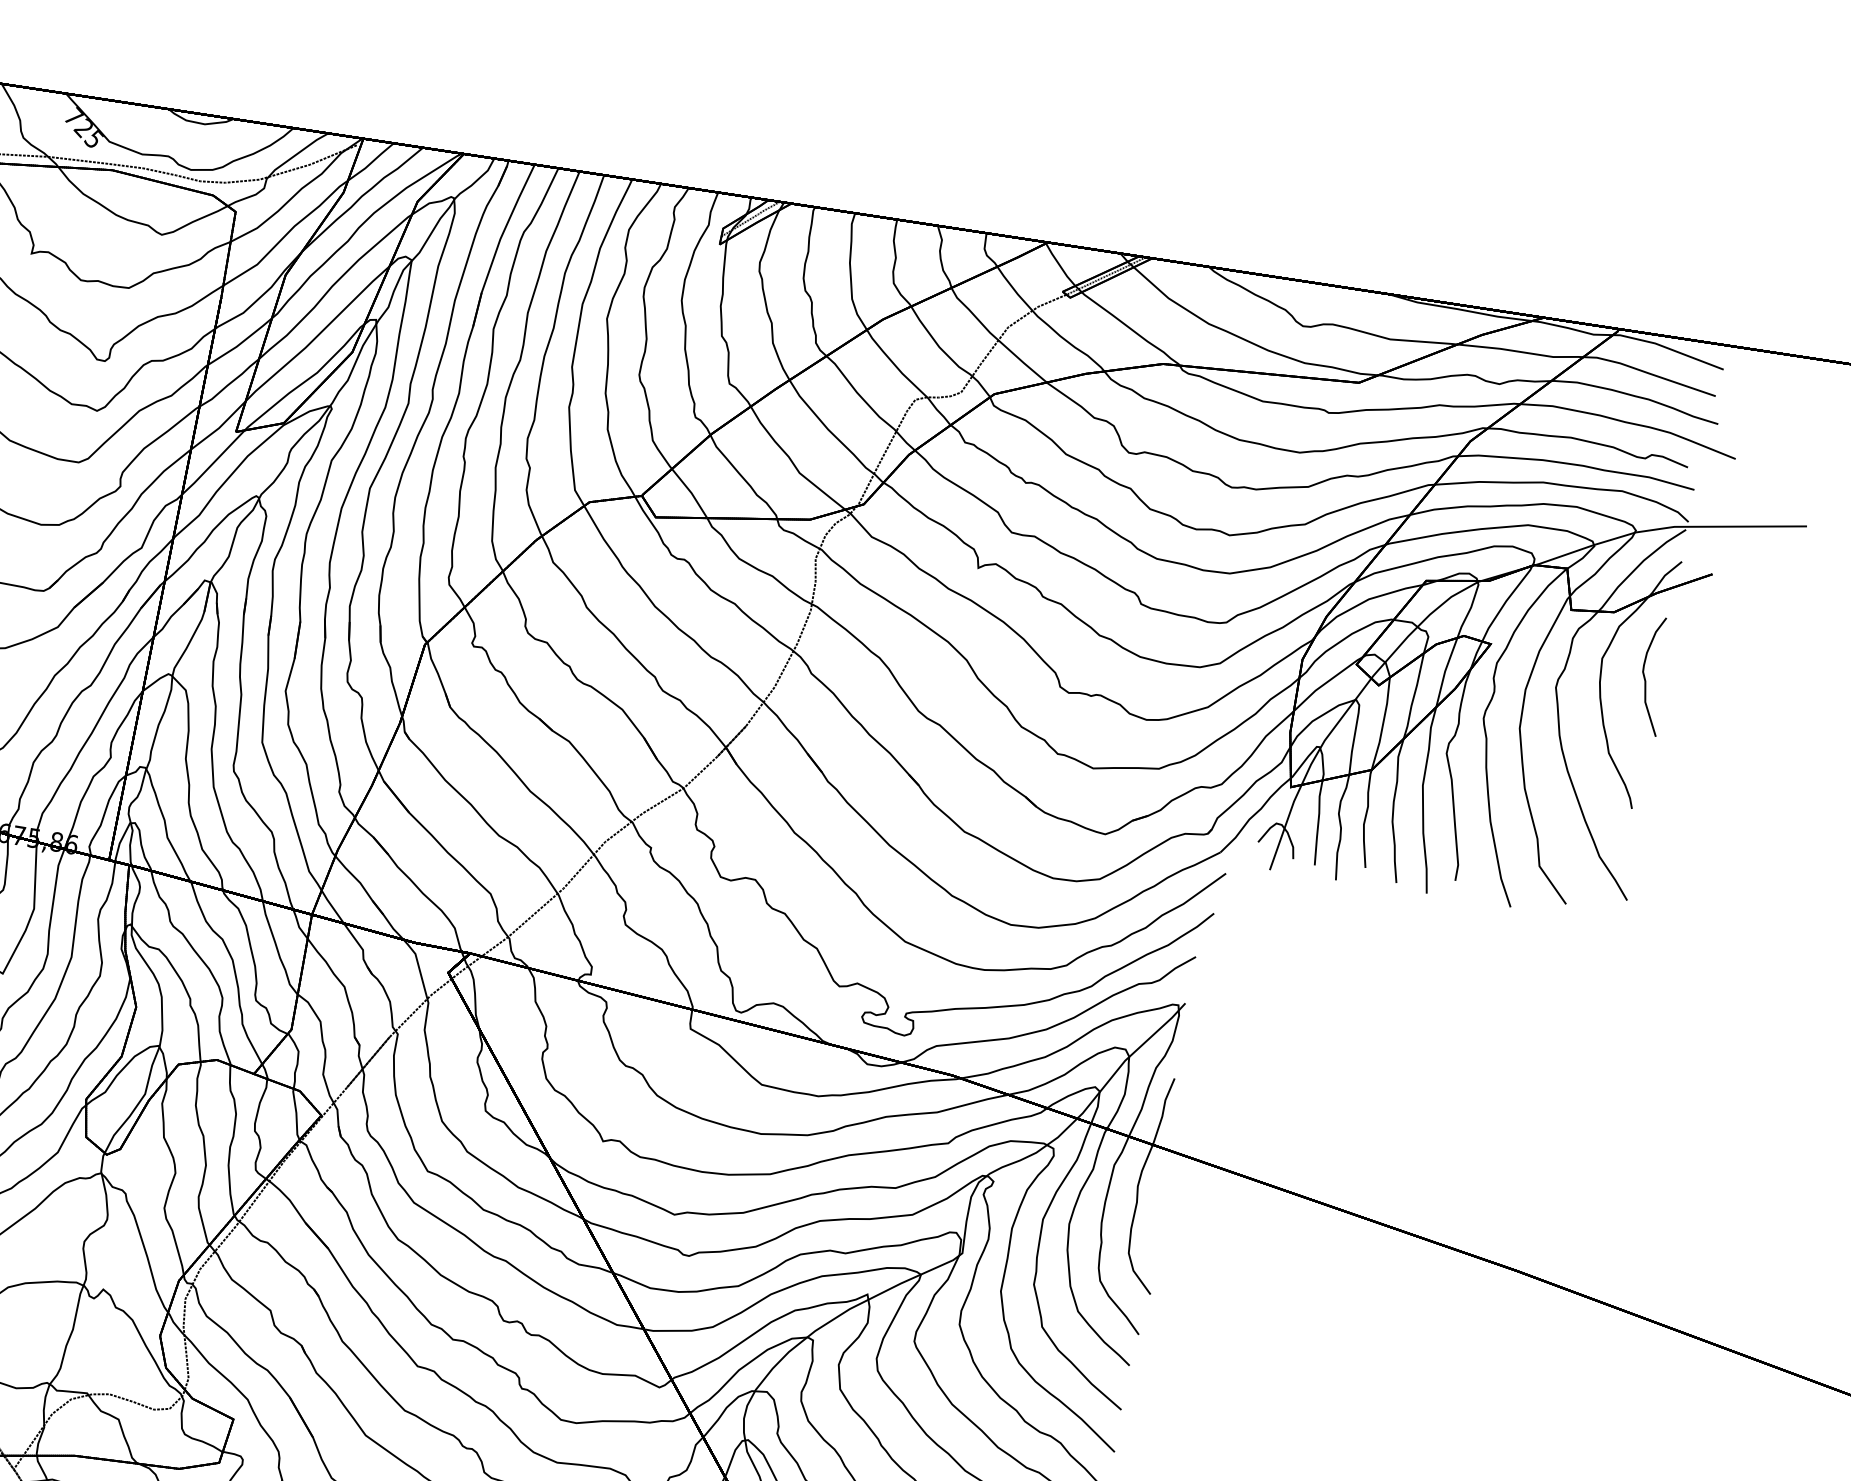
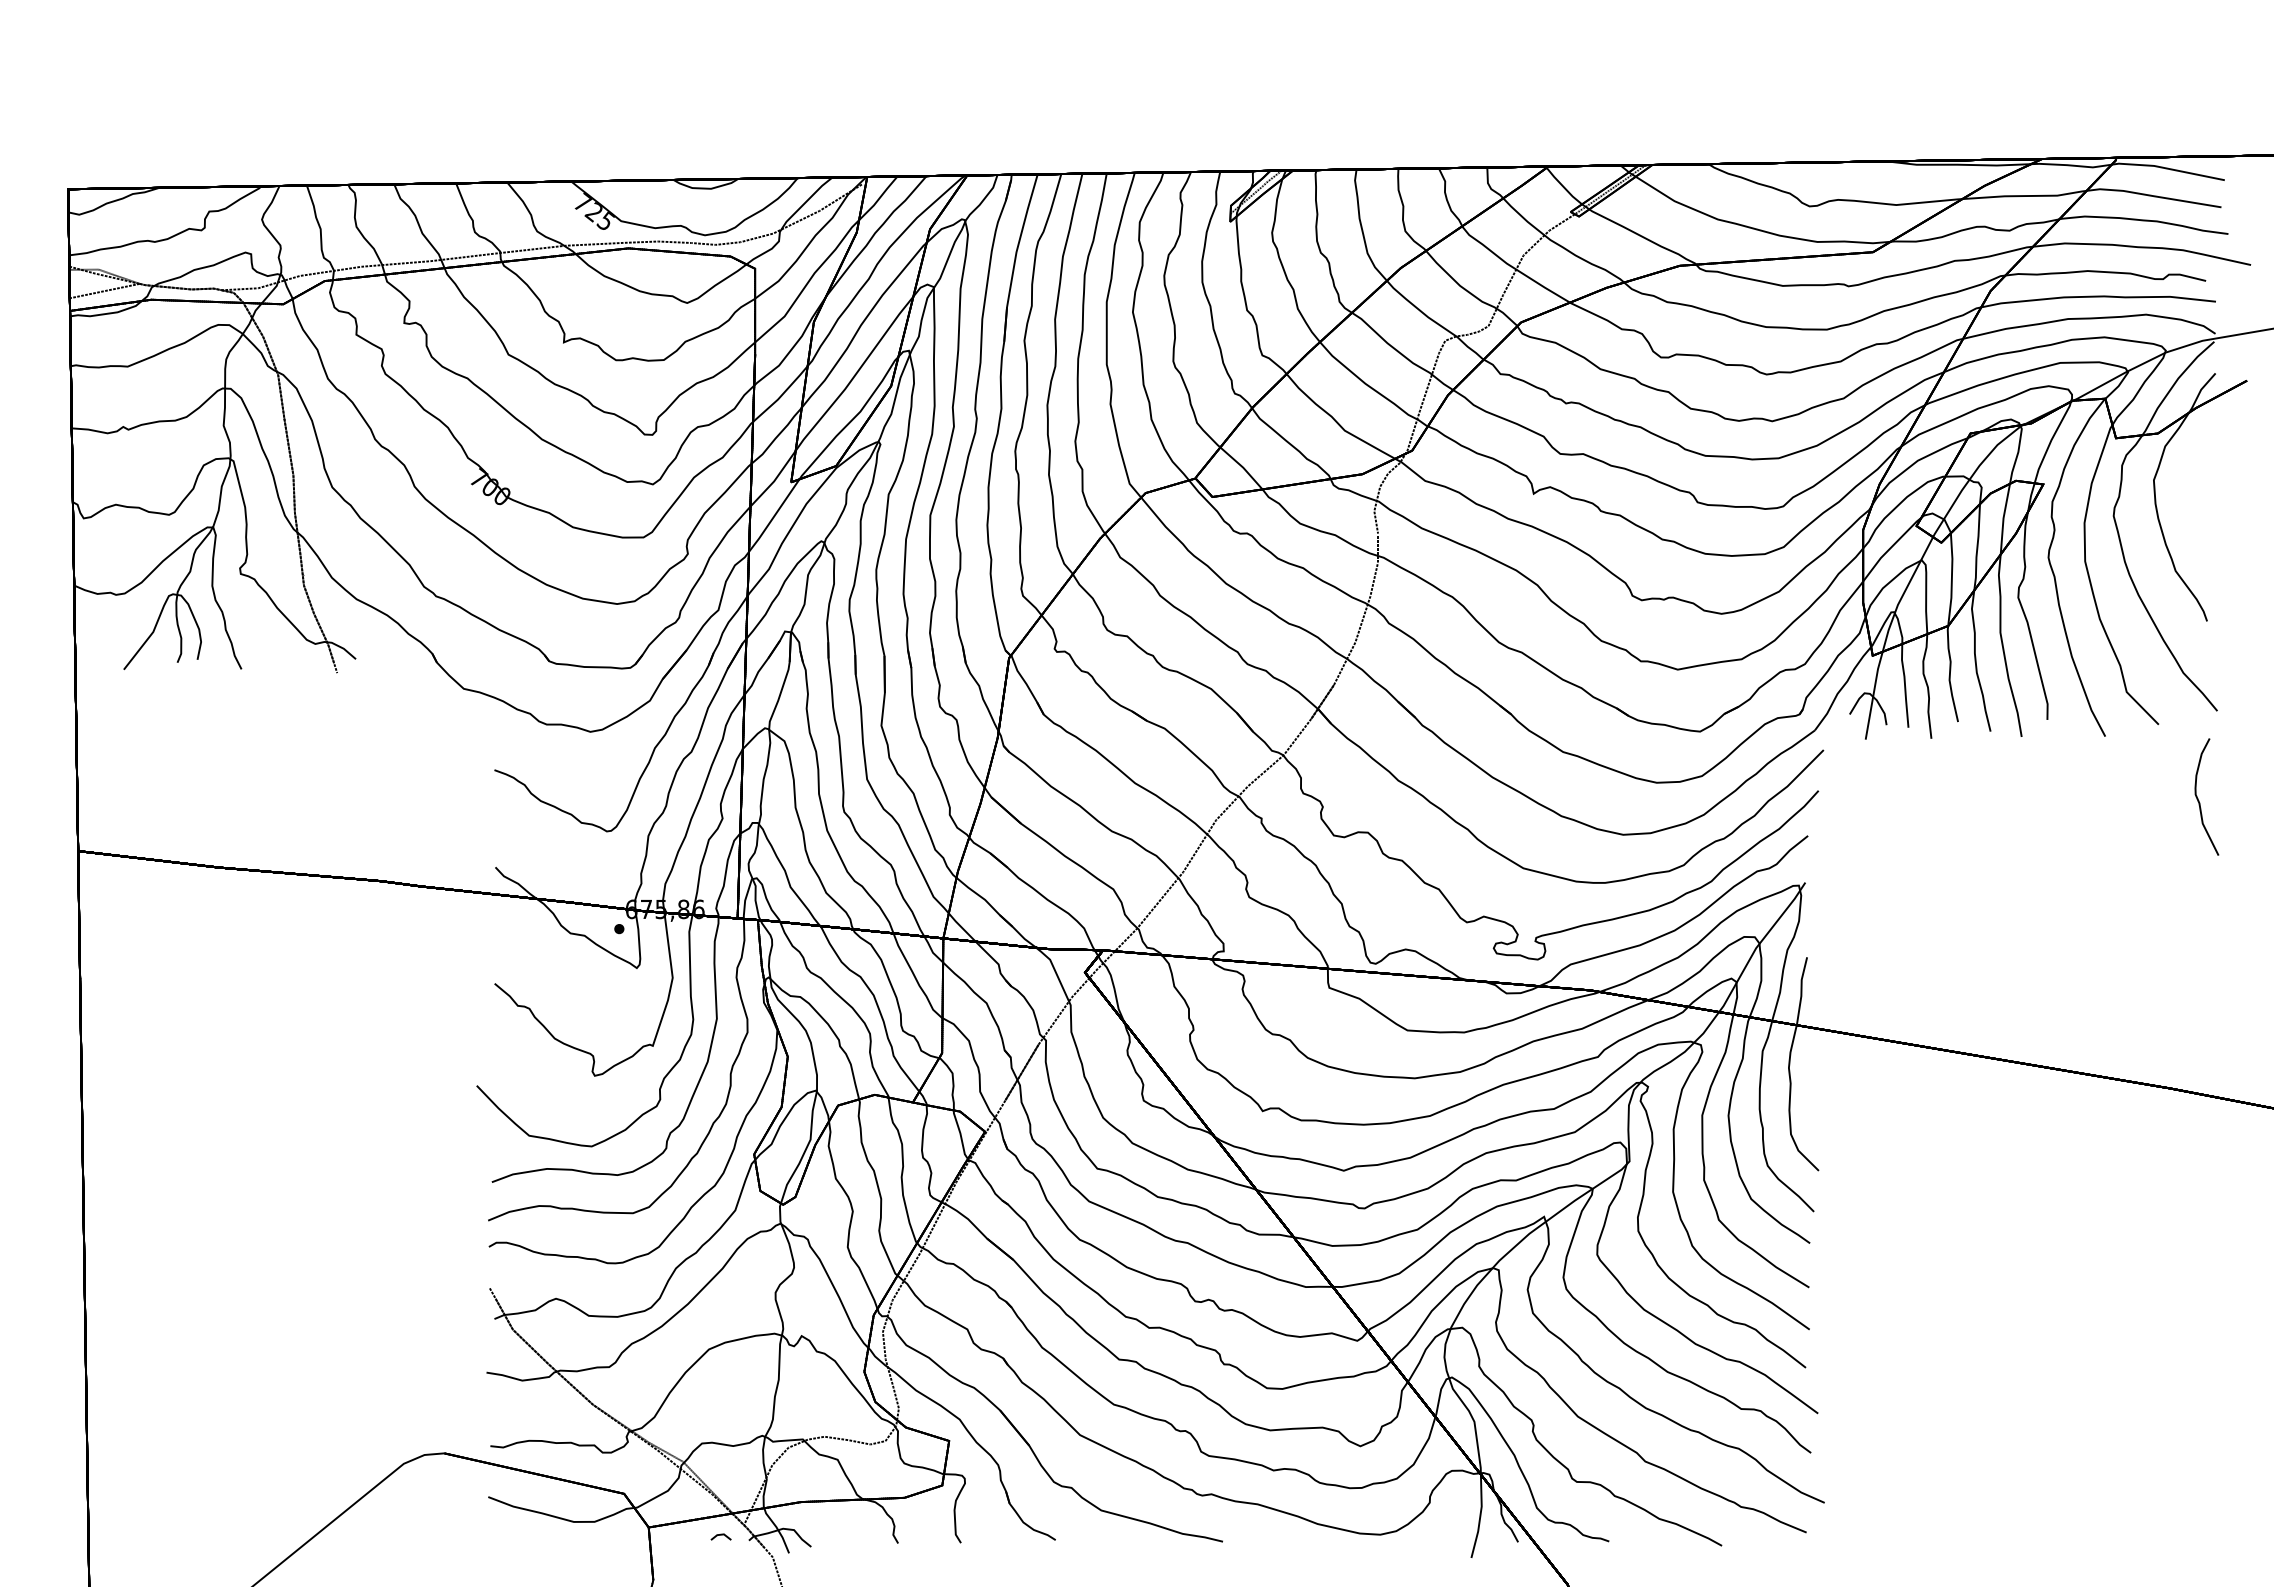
curve: (1645, 678) -> (2199, 800), moved

